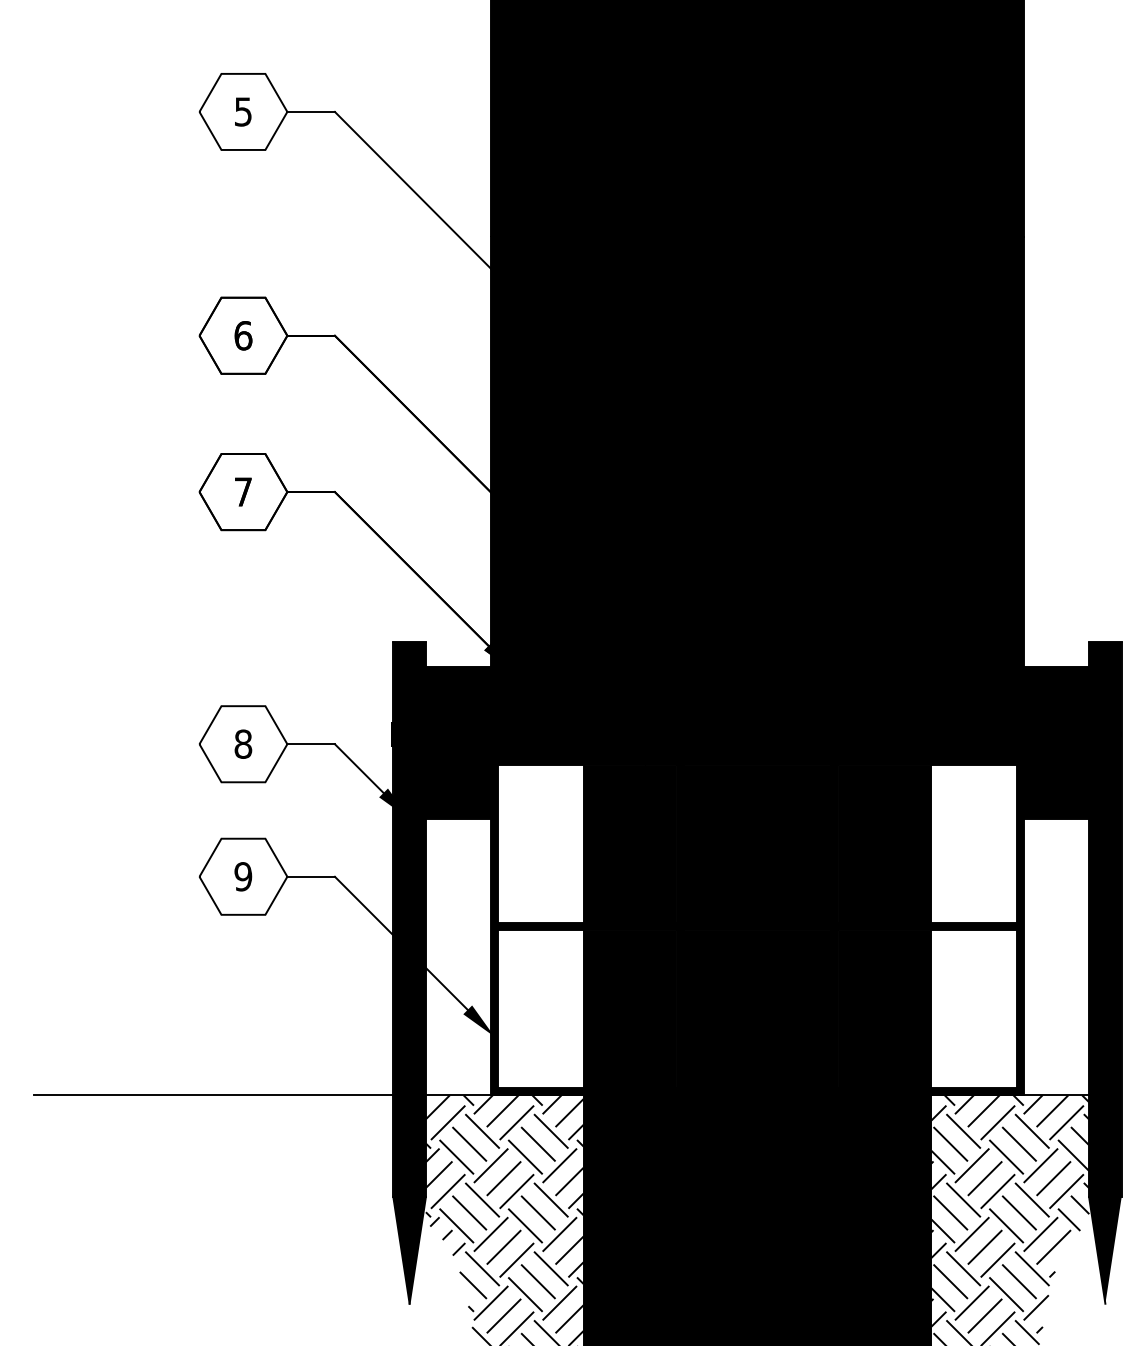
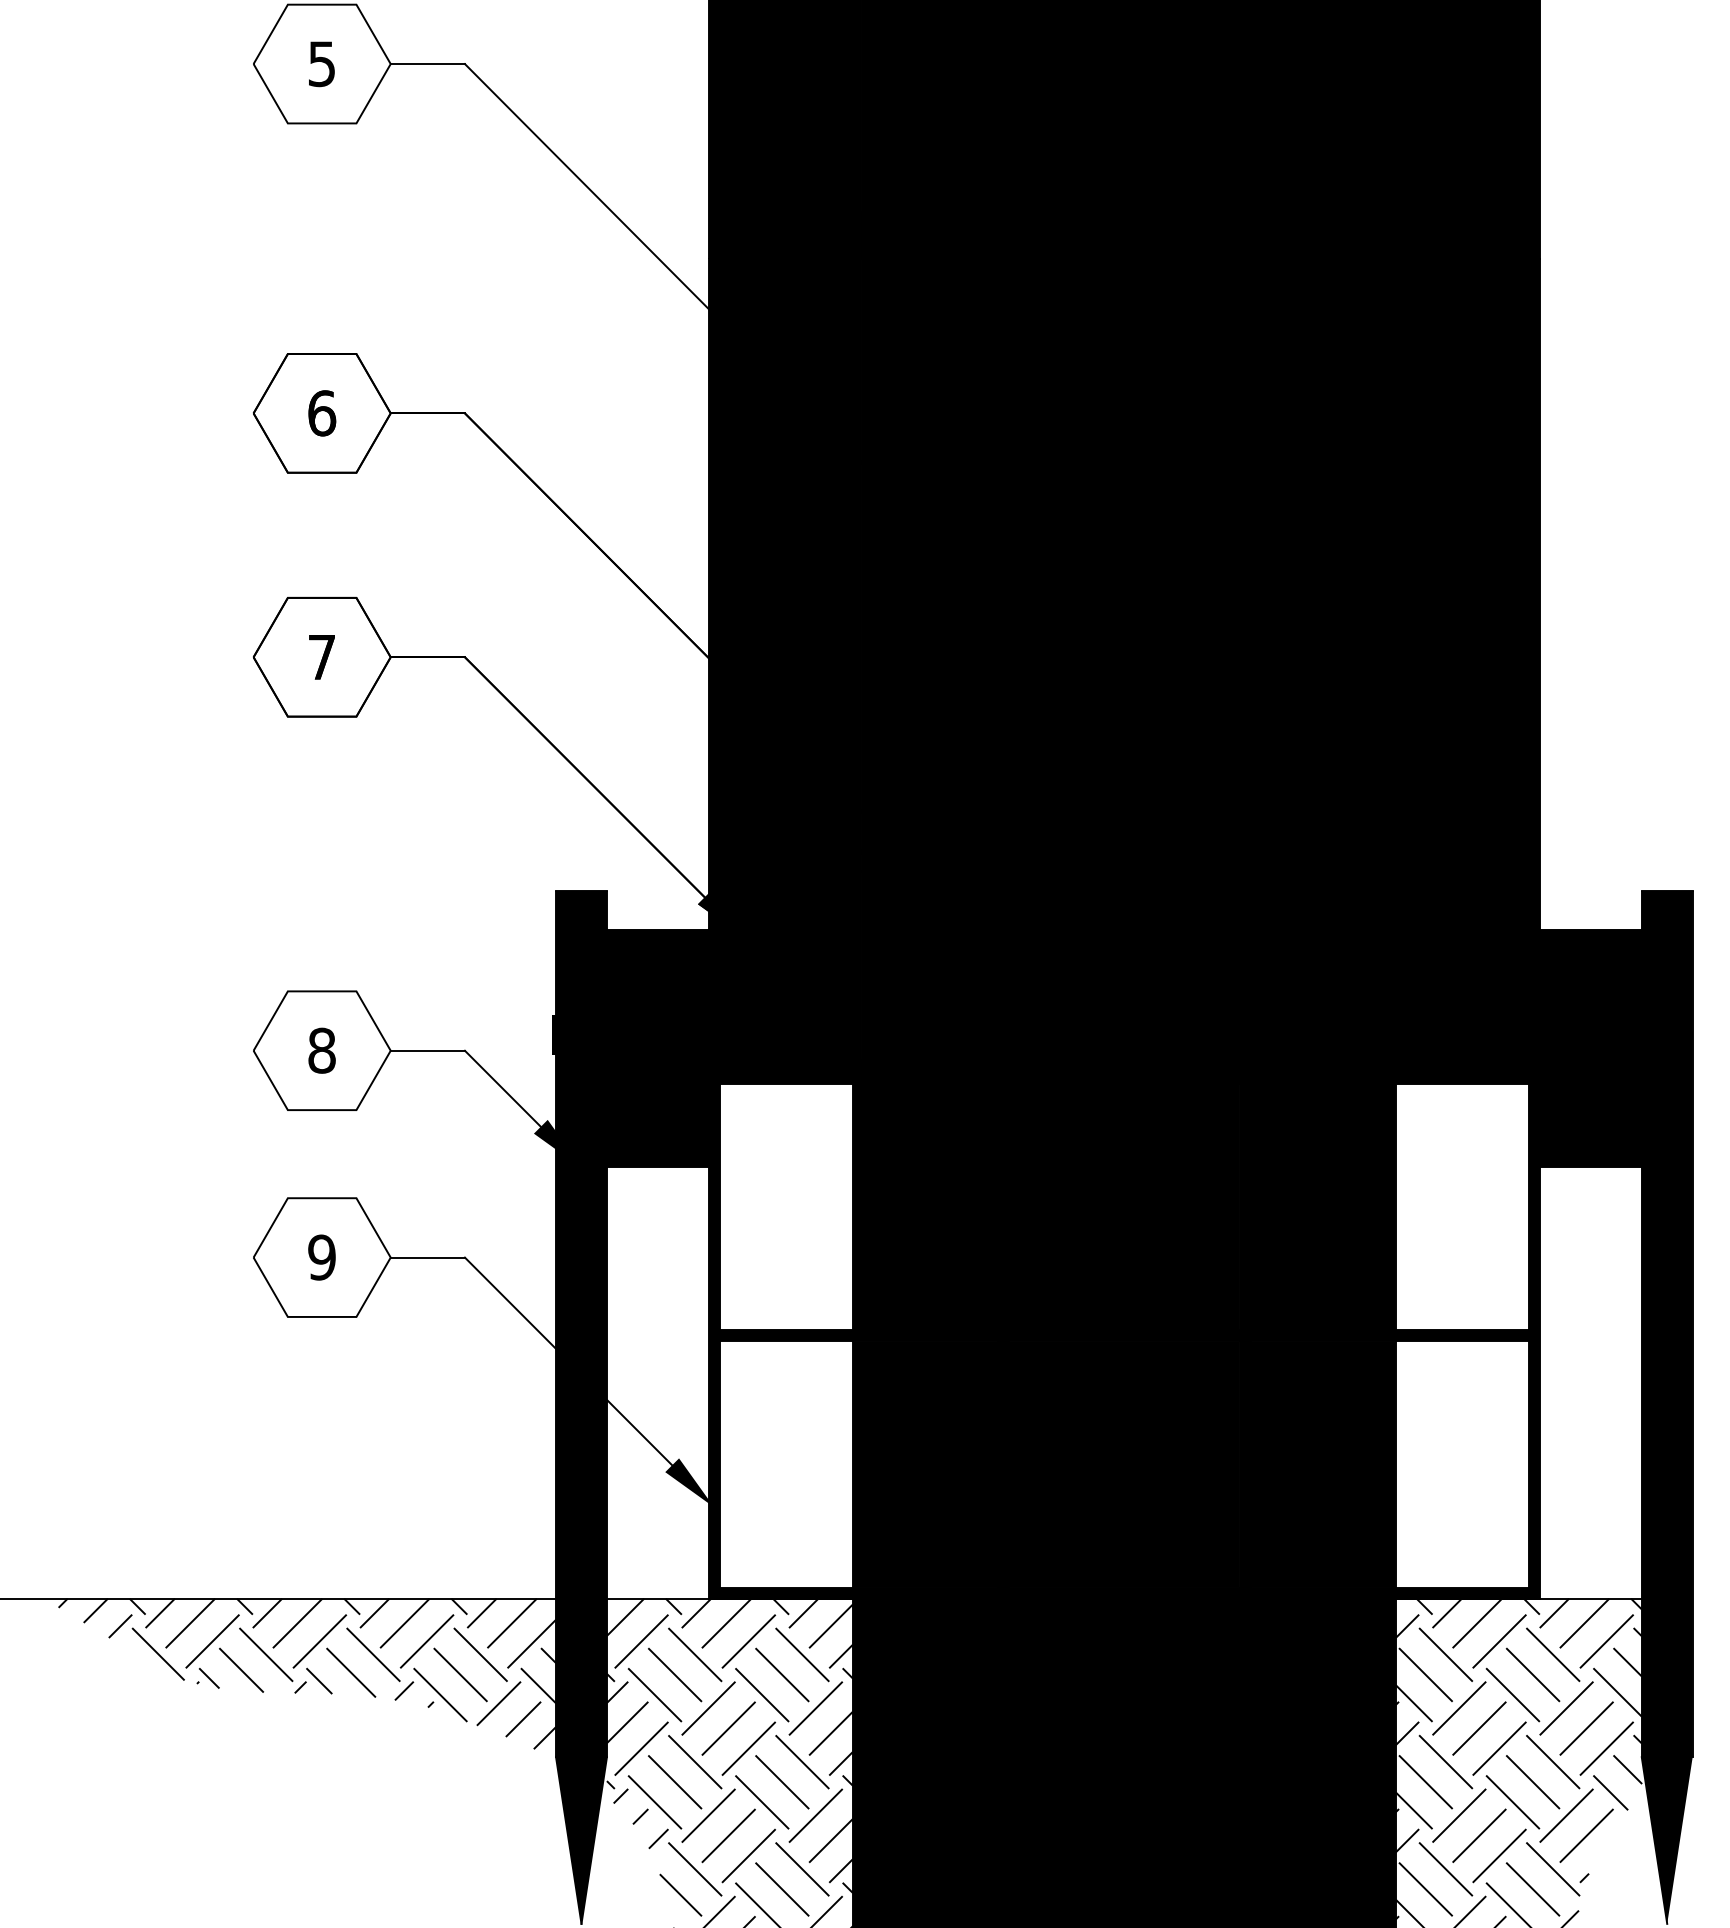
hatch: (233, 1143) -> (306, 1673), added

